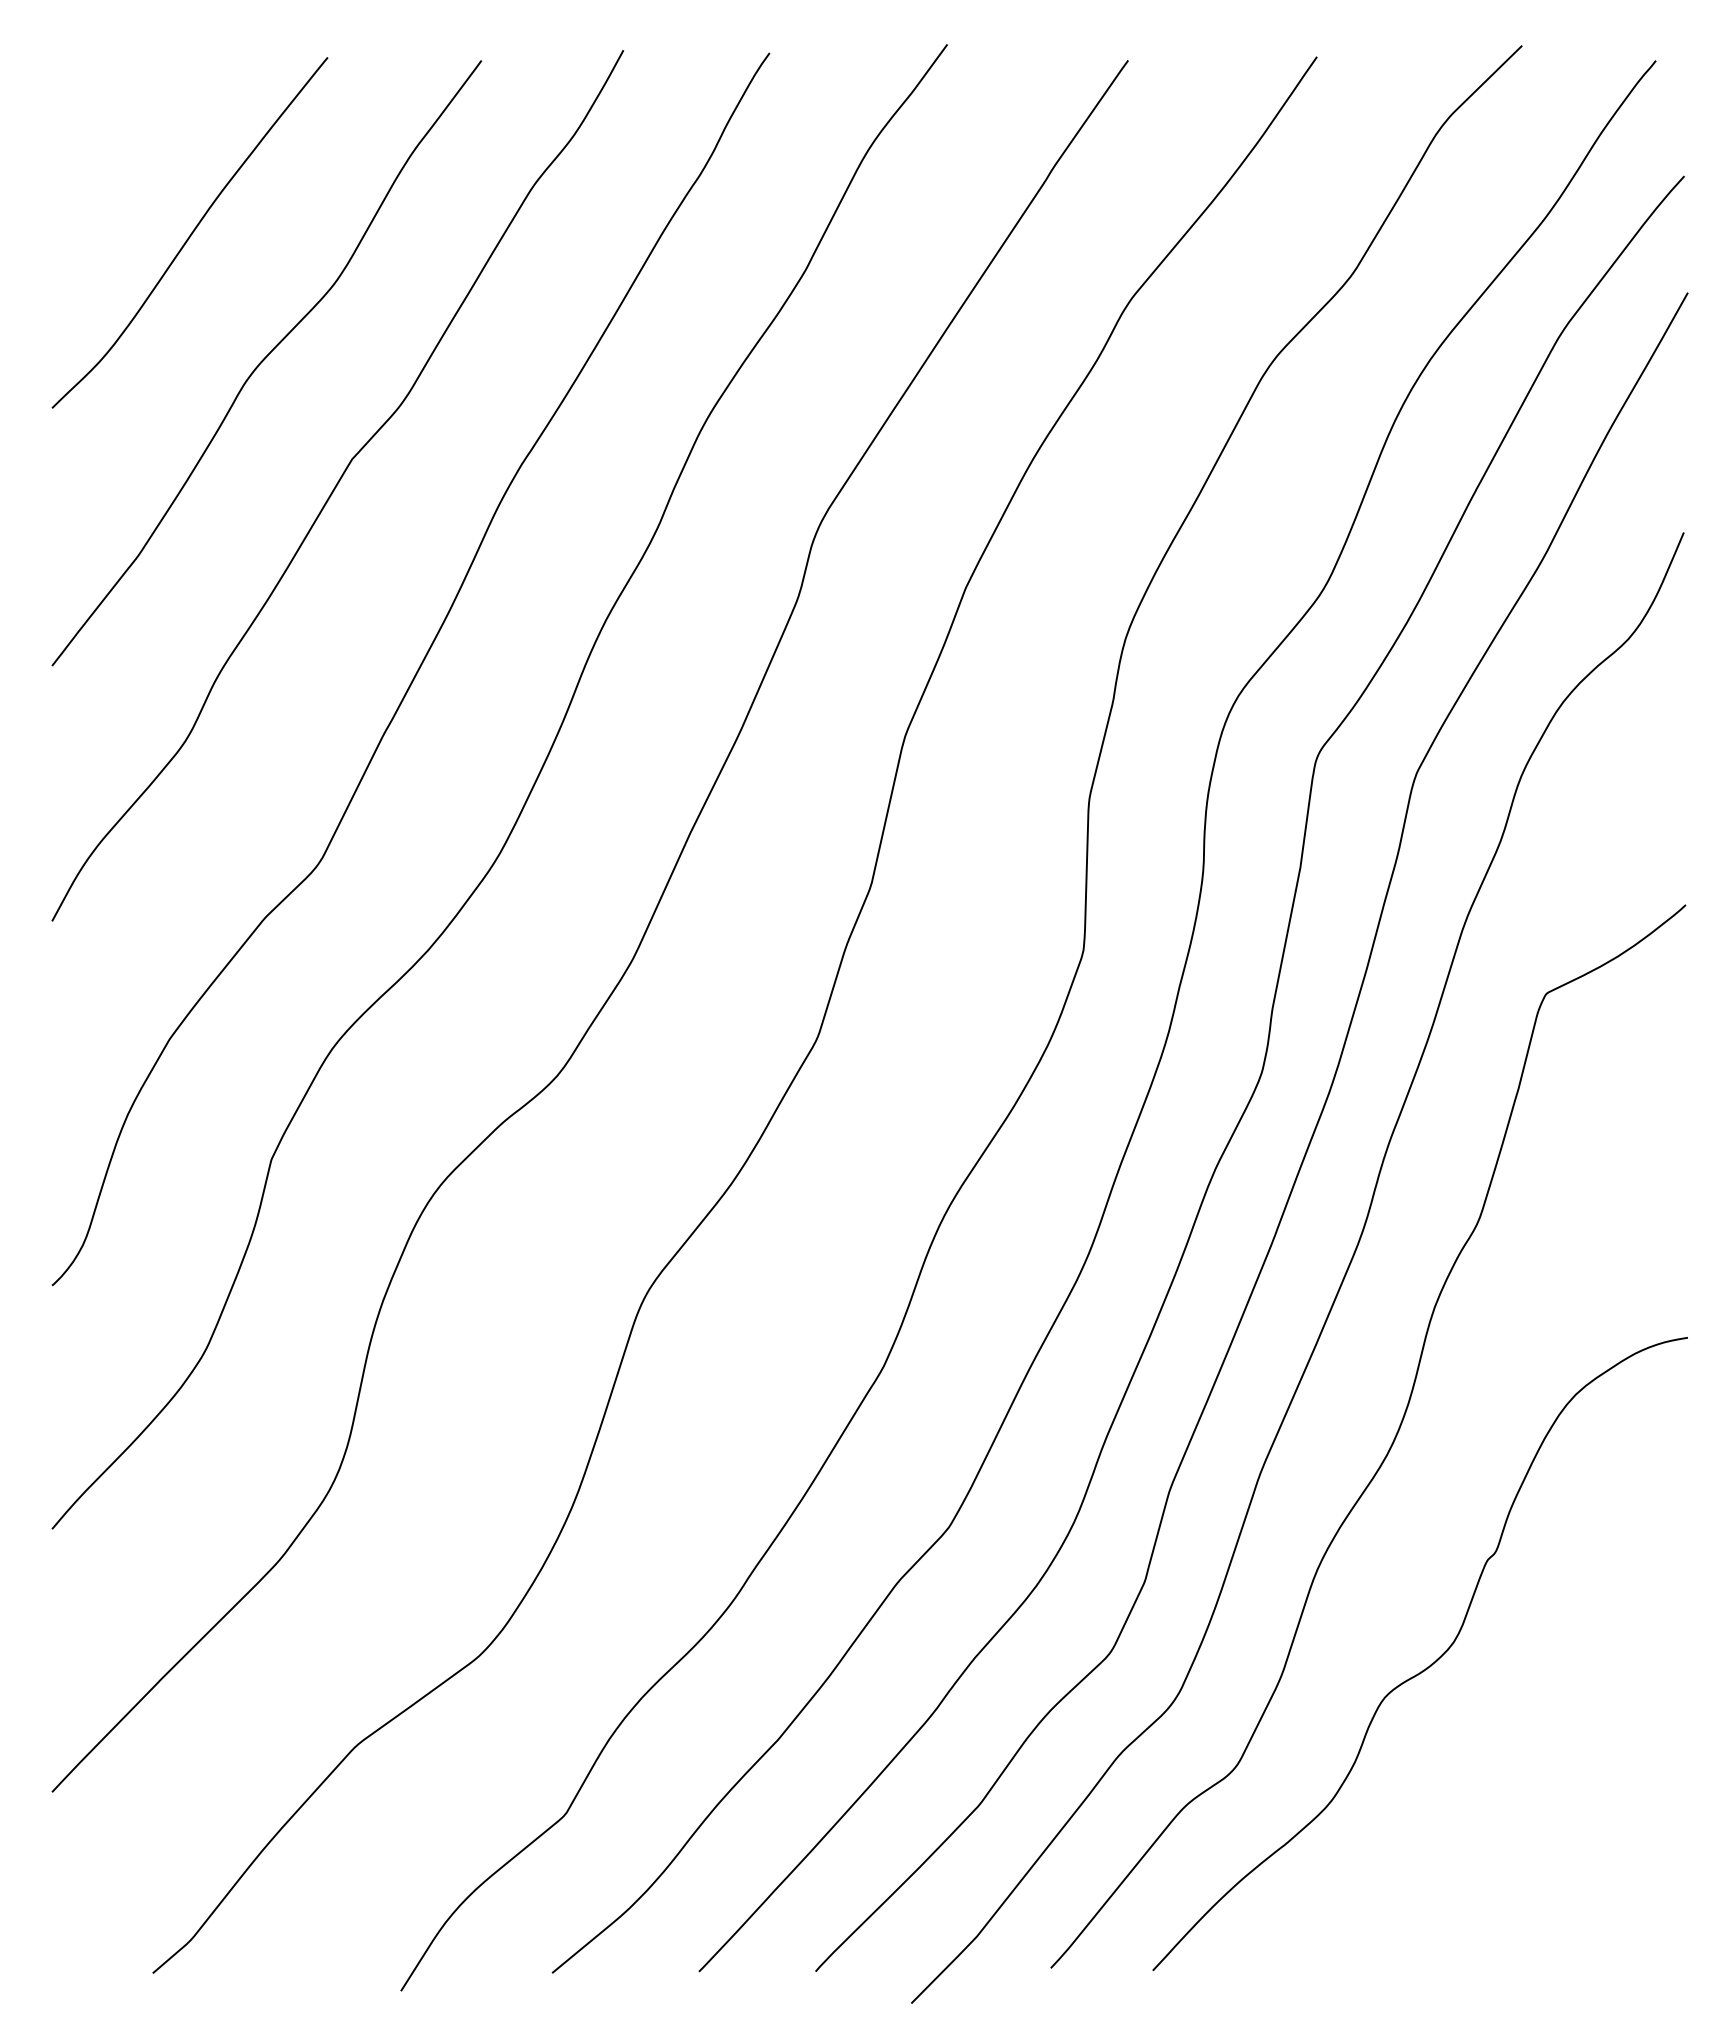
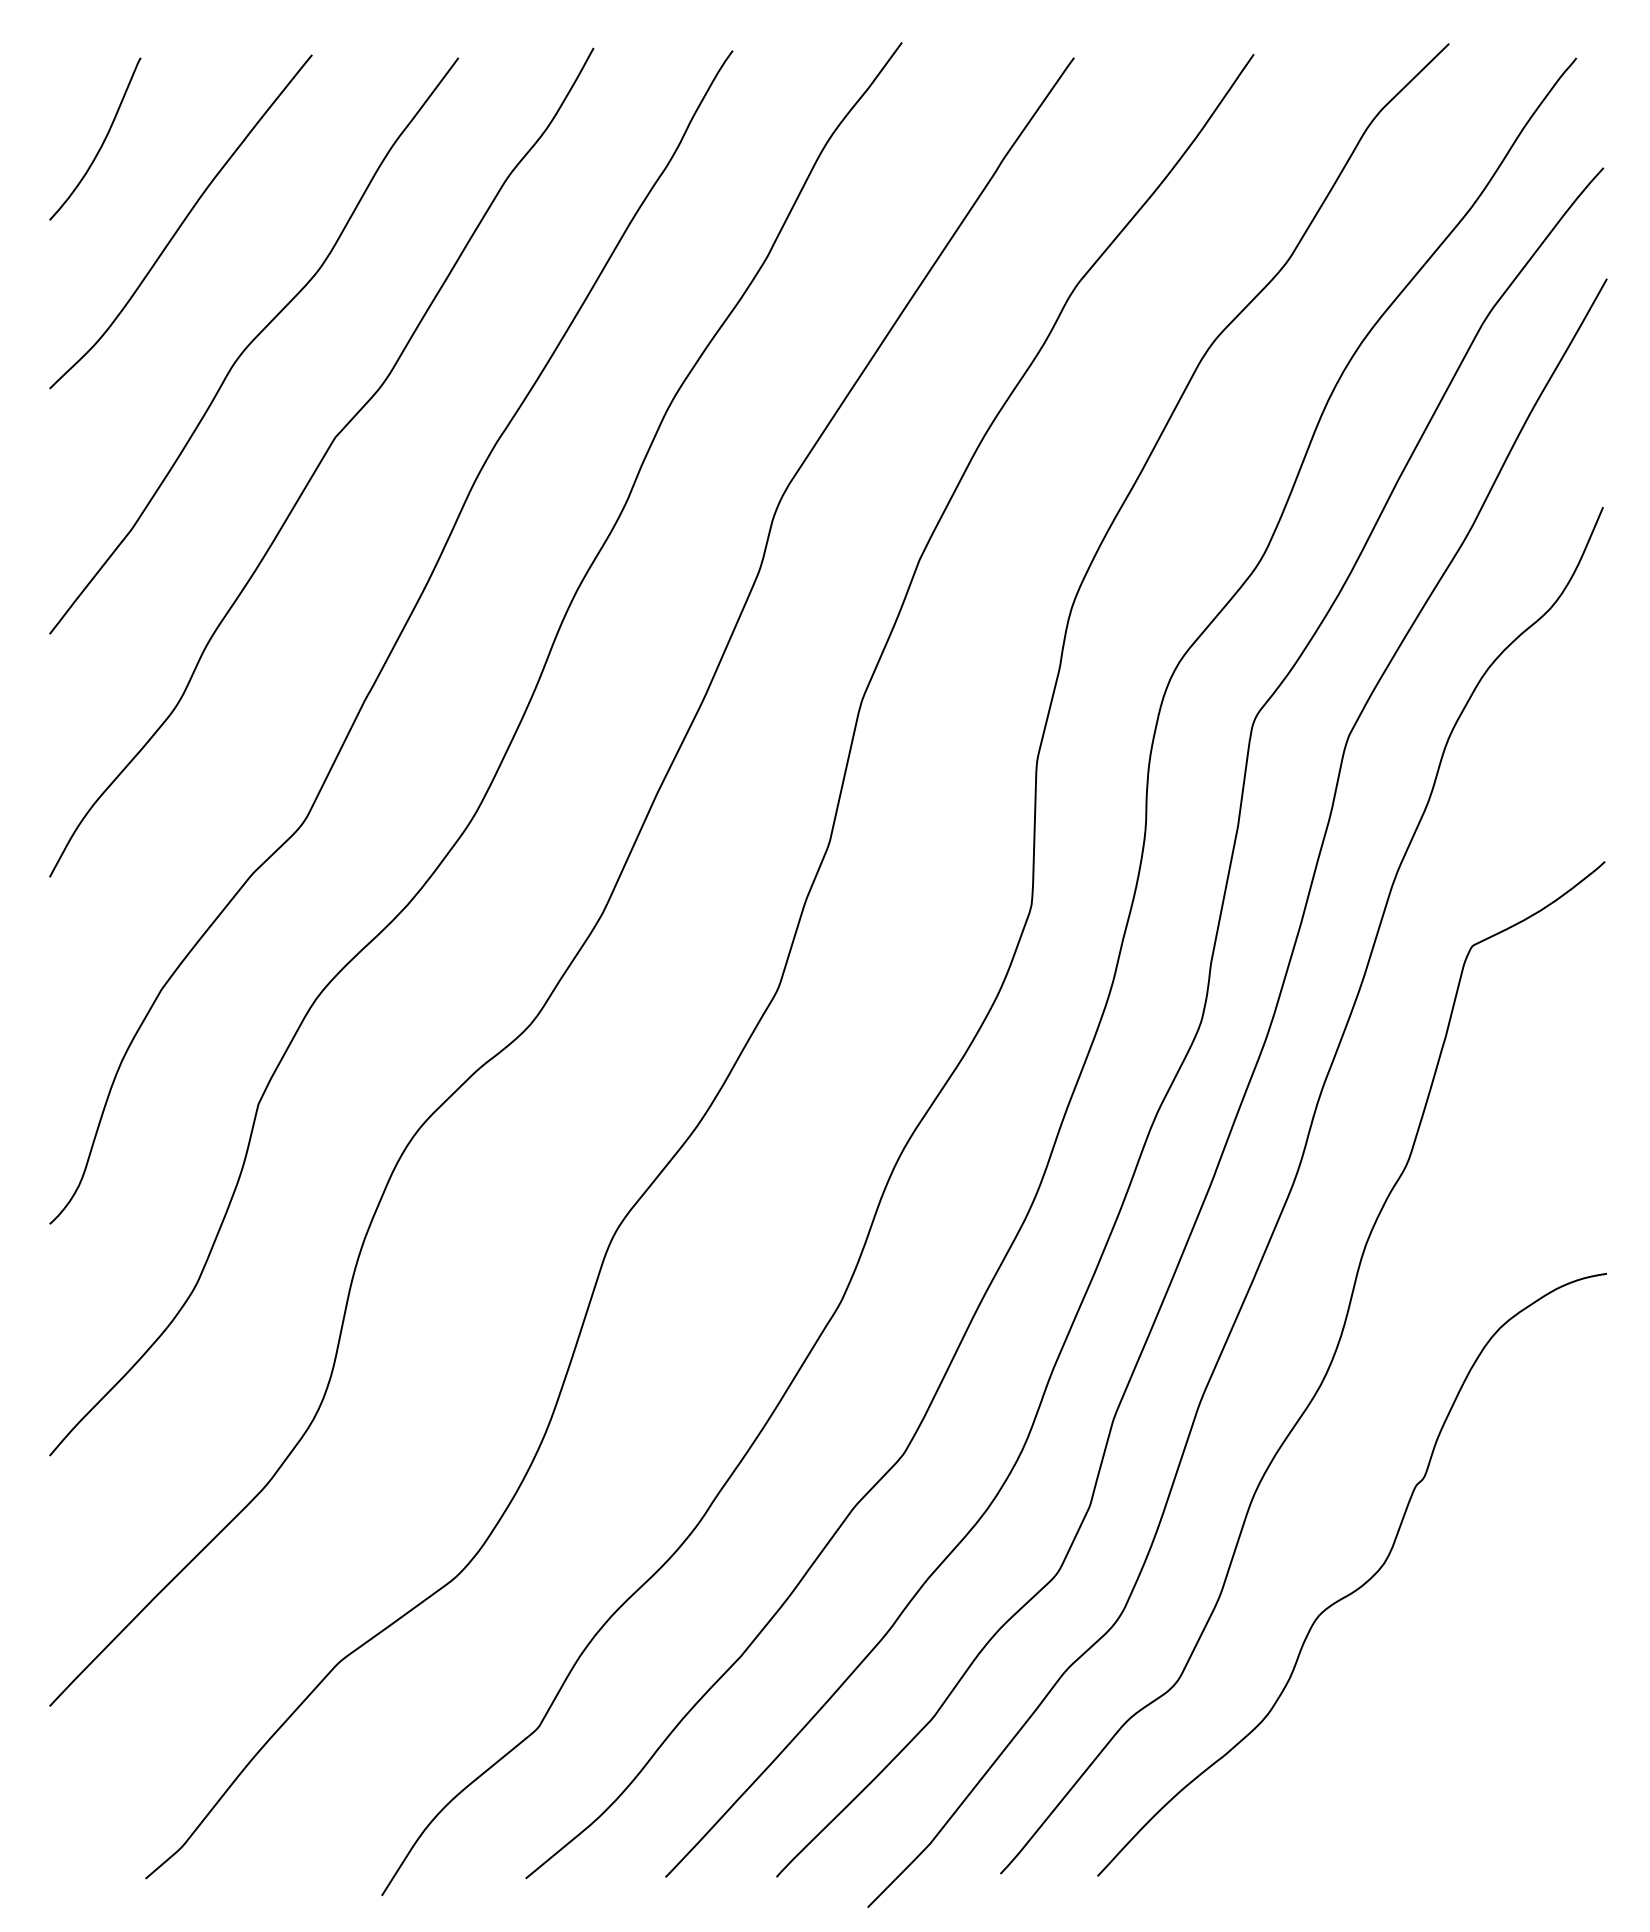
curve: (107, 149) -> (102, 142), added

